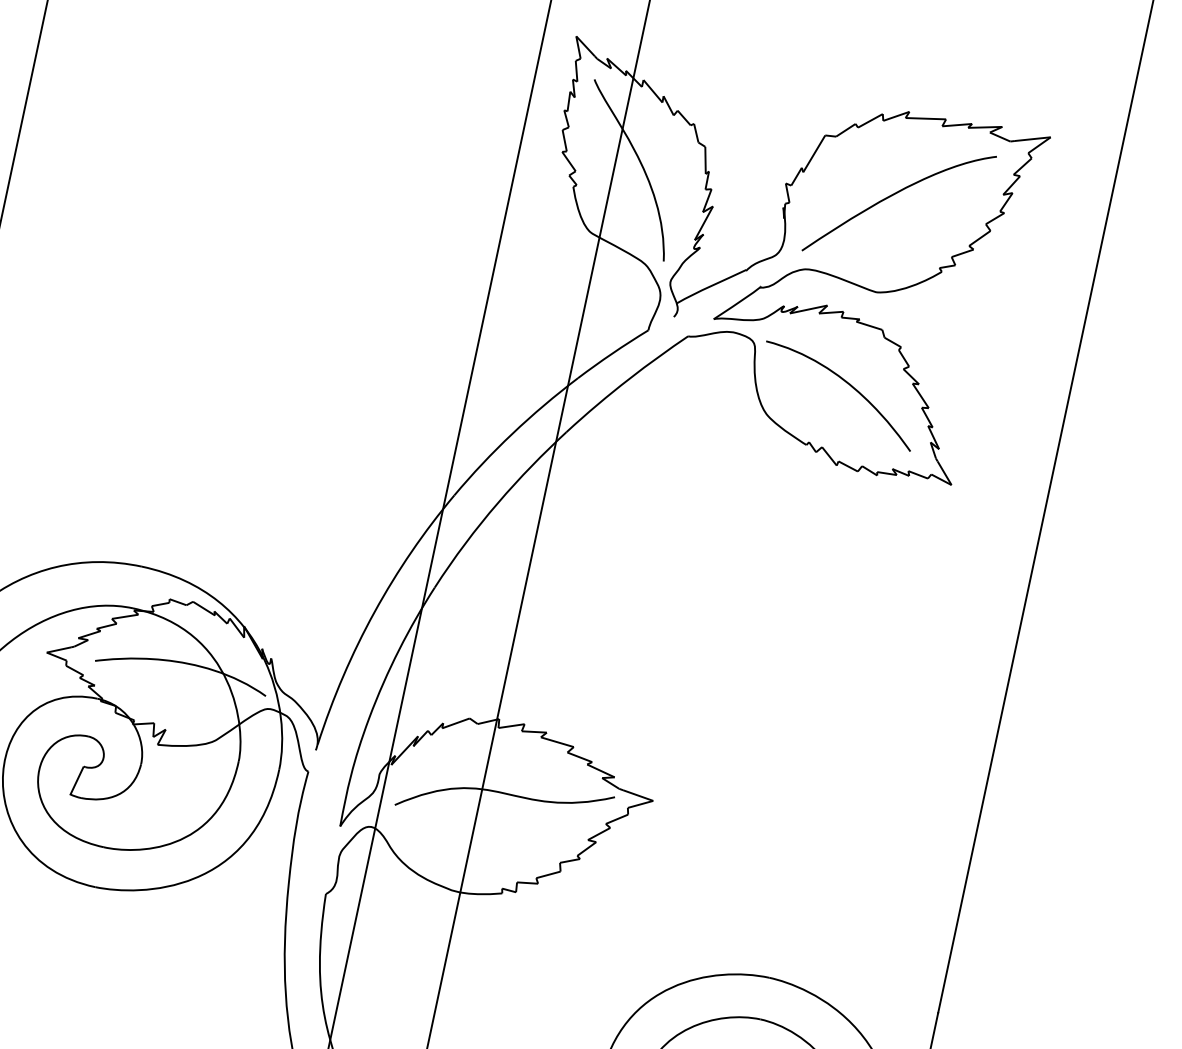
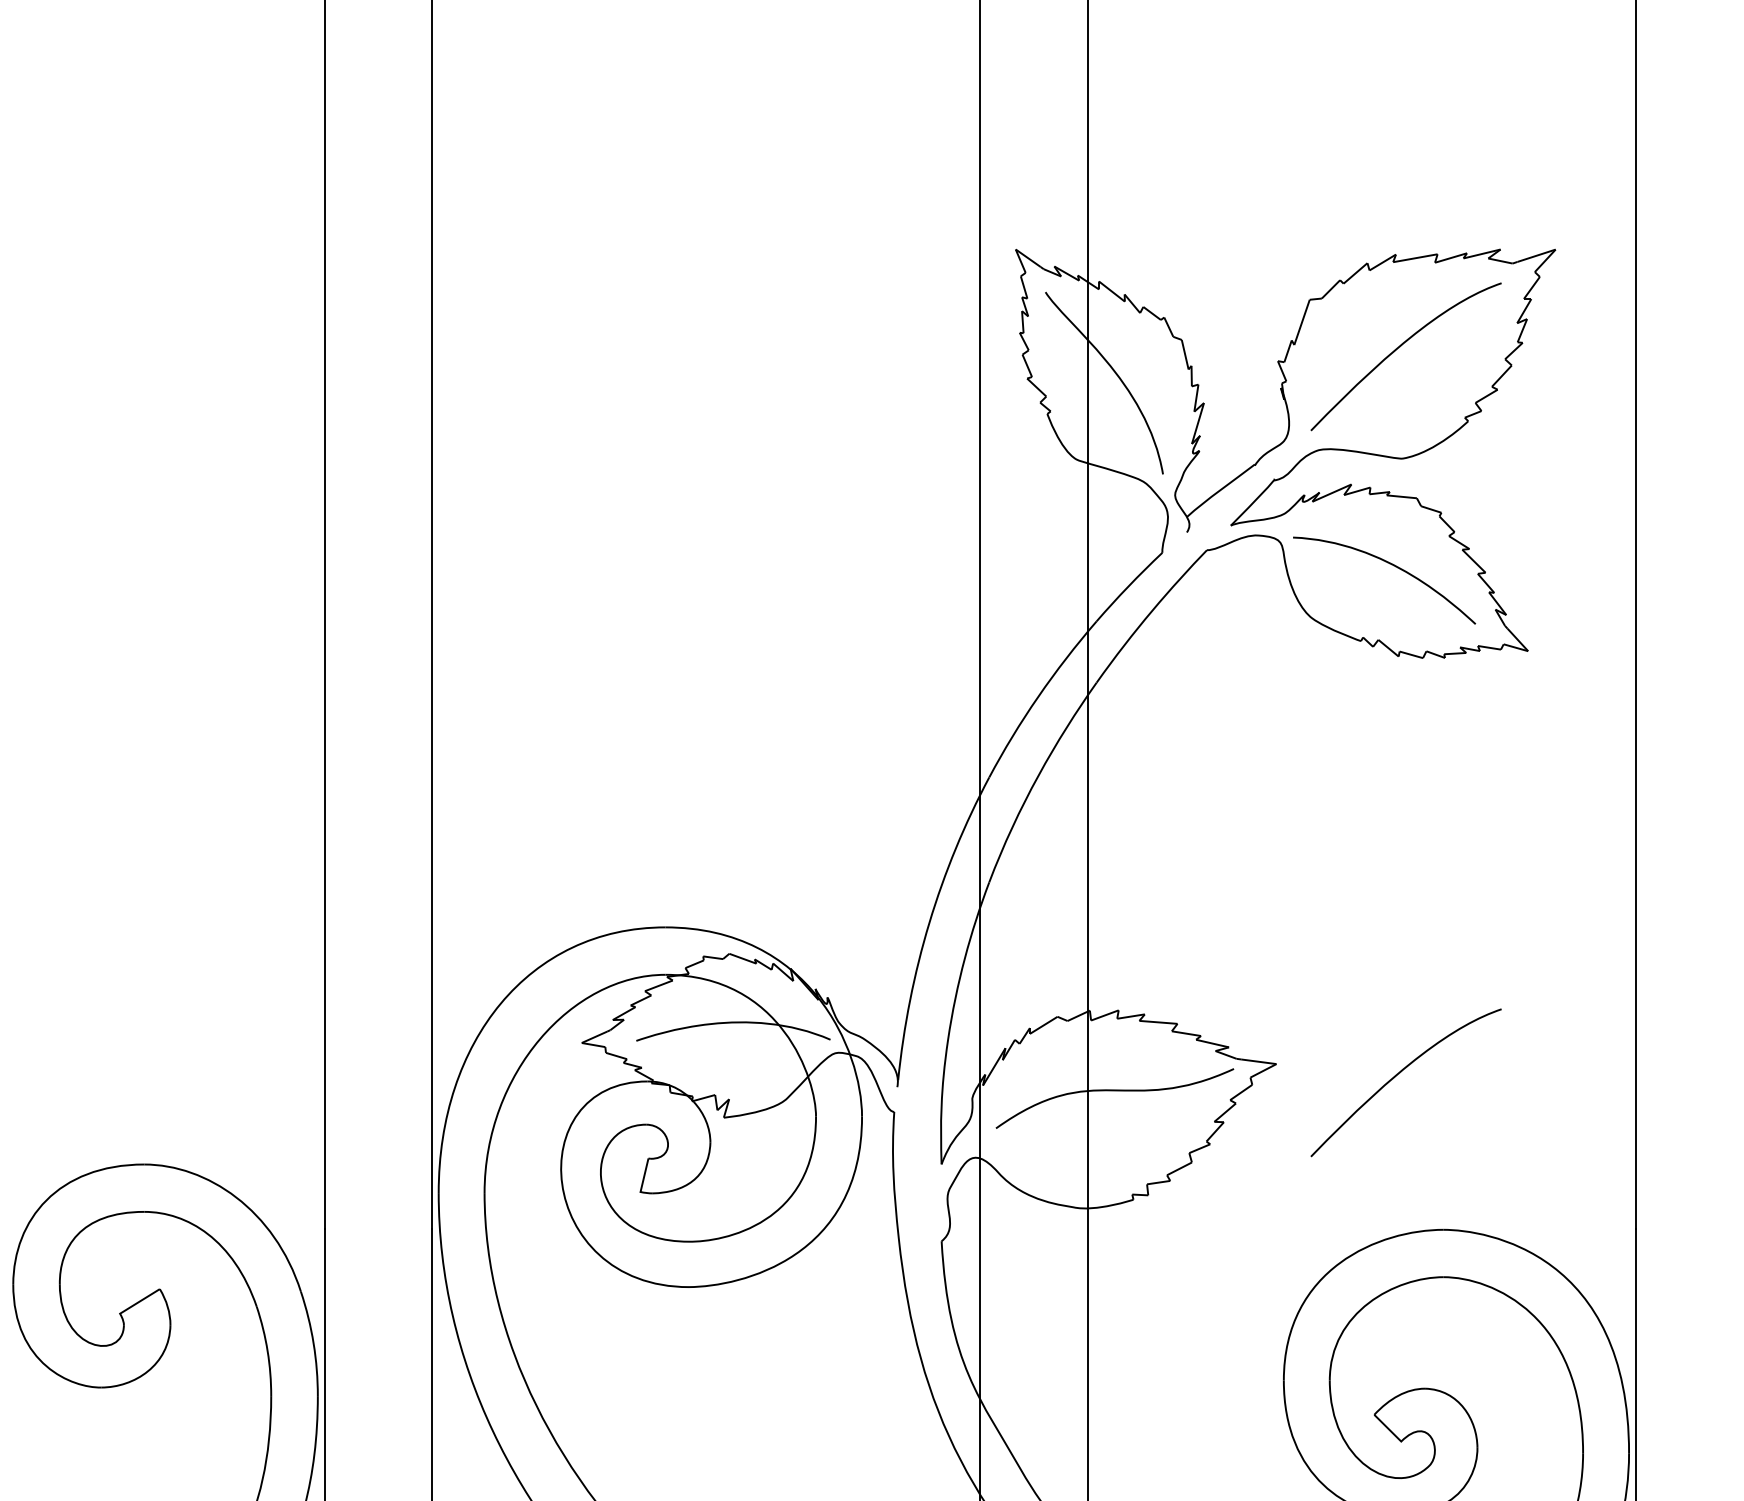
curve: (760, 832) -> (1400, 1073), added

